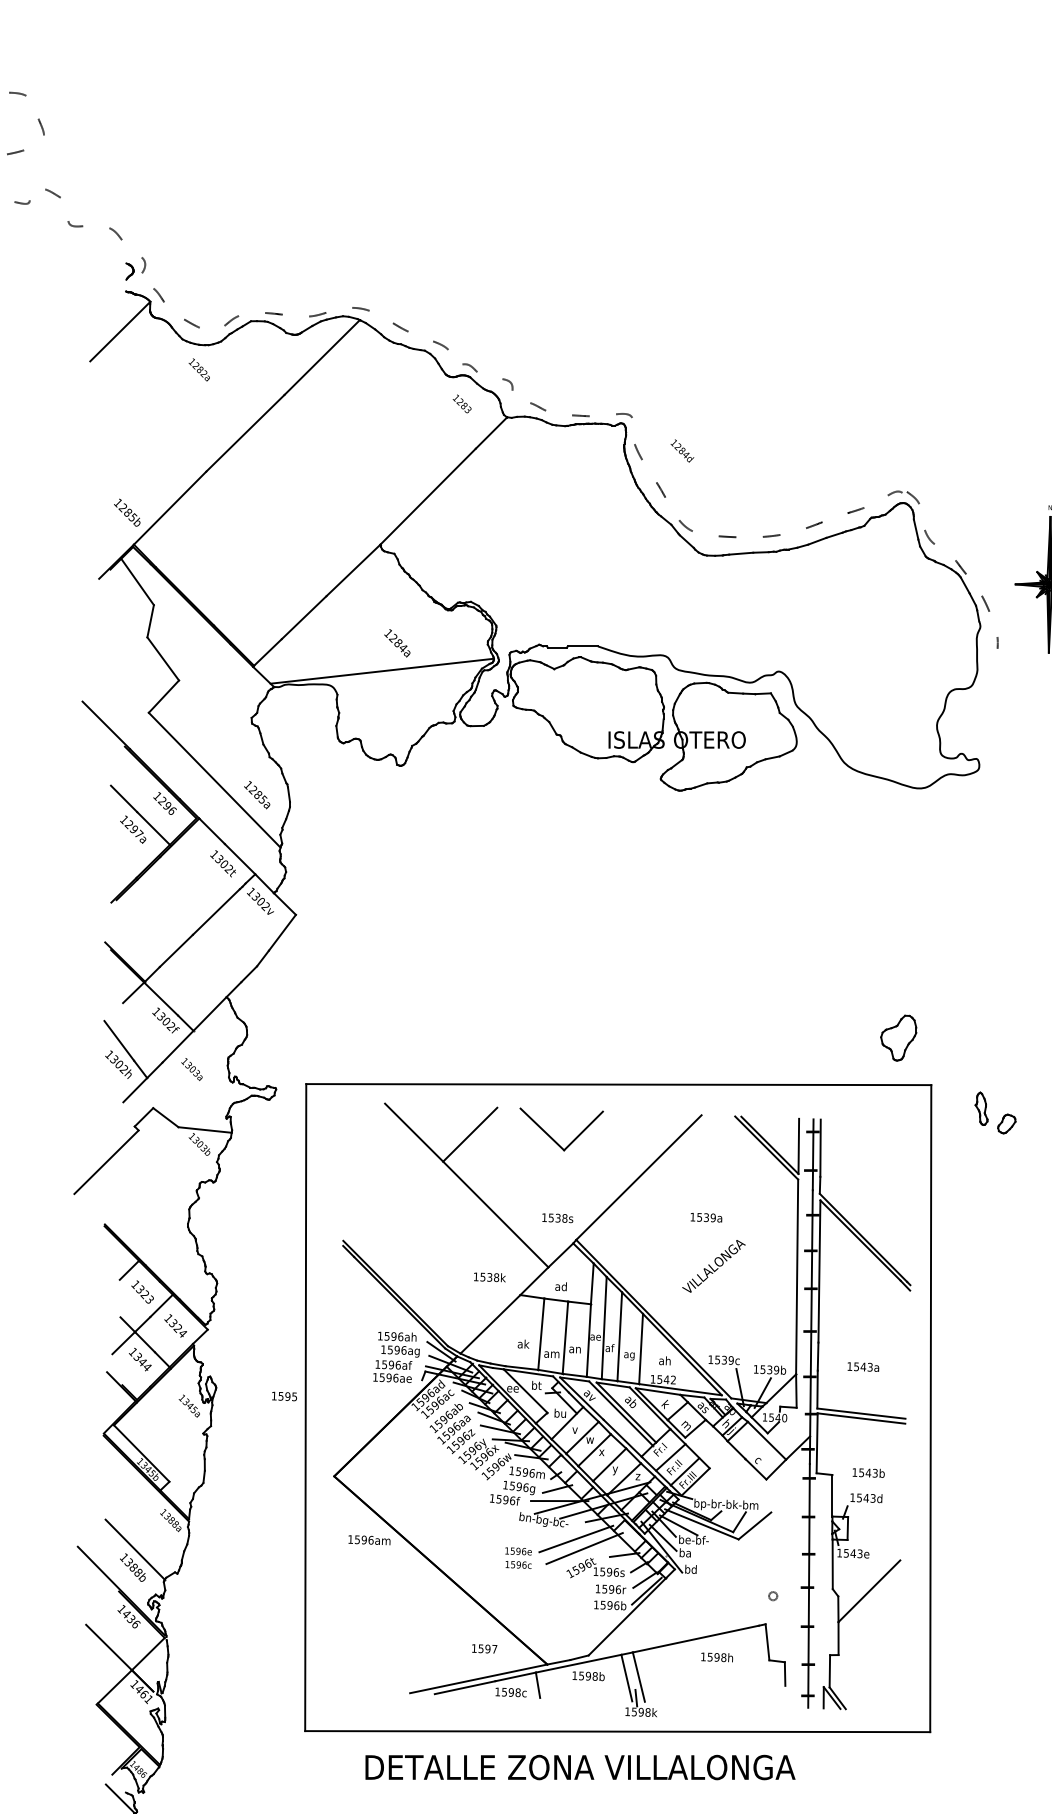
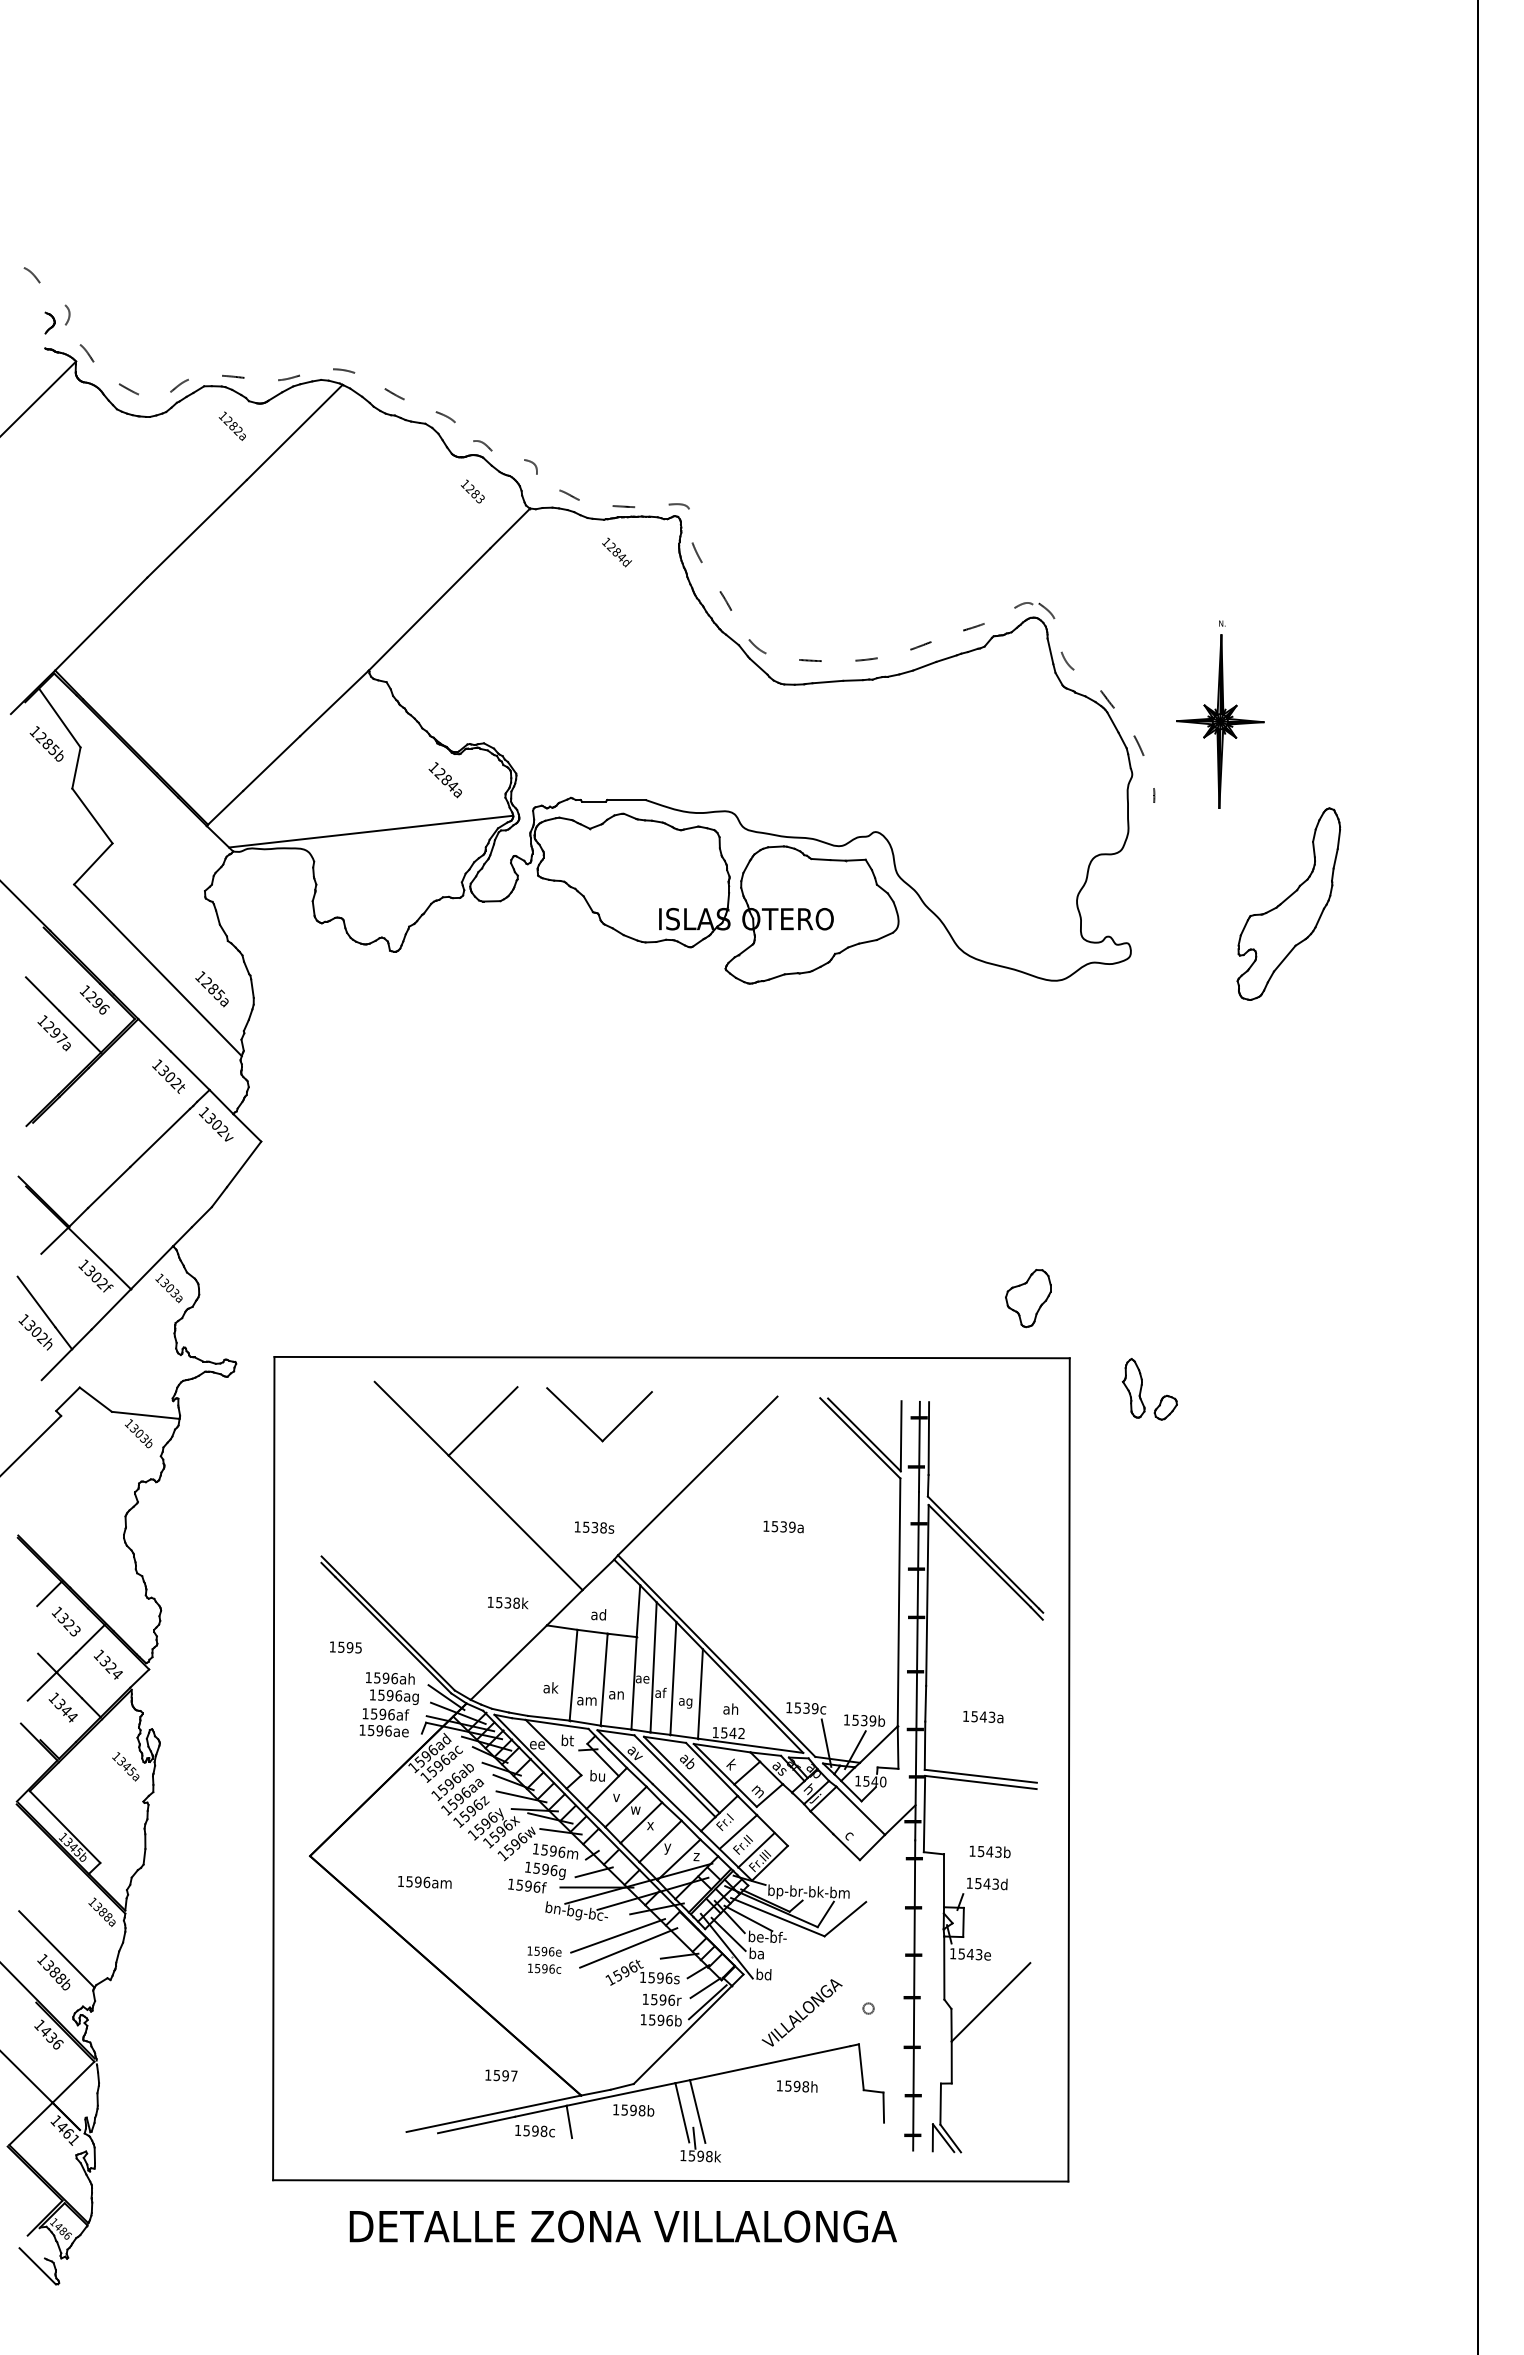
text: (198, 369) -> (231, 425), moved
text: (681, 451) -> (616, 552), moved
text: (127, 512) -> (46, 743), moved
text: (396, 643) -> (444, 780), moved
text: (191, 1069) -> (168, 1288), moved
part: (981, 1108) -> (1133, 1388), size x1.43
text: (713, 1266) -> (801, 2012), moved
text: (284, 1396) -> (345, 1647), moved
text: (369, 1540) -> (424, 1882), moved

